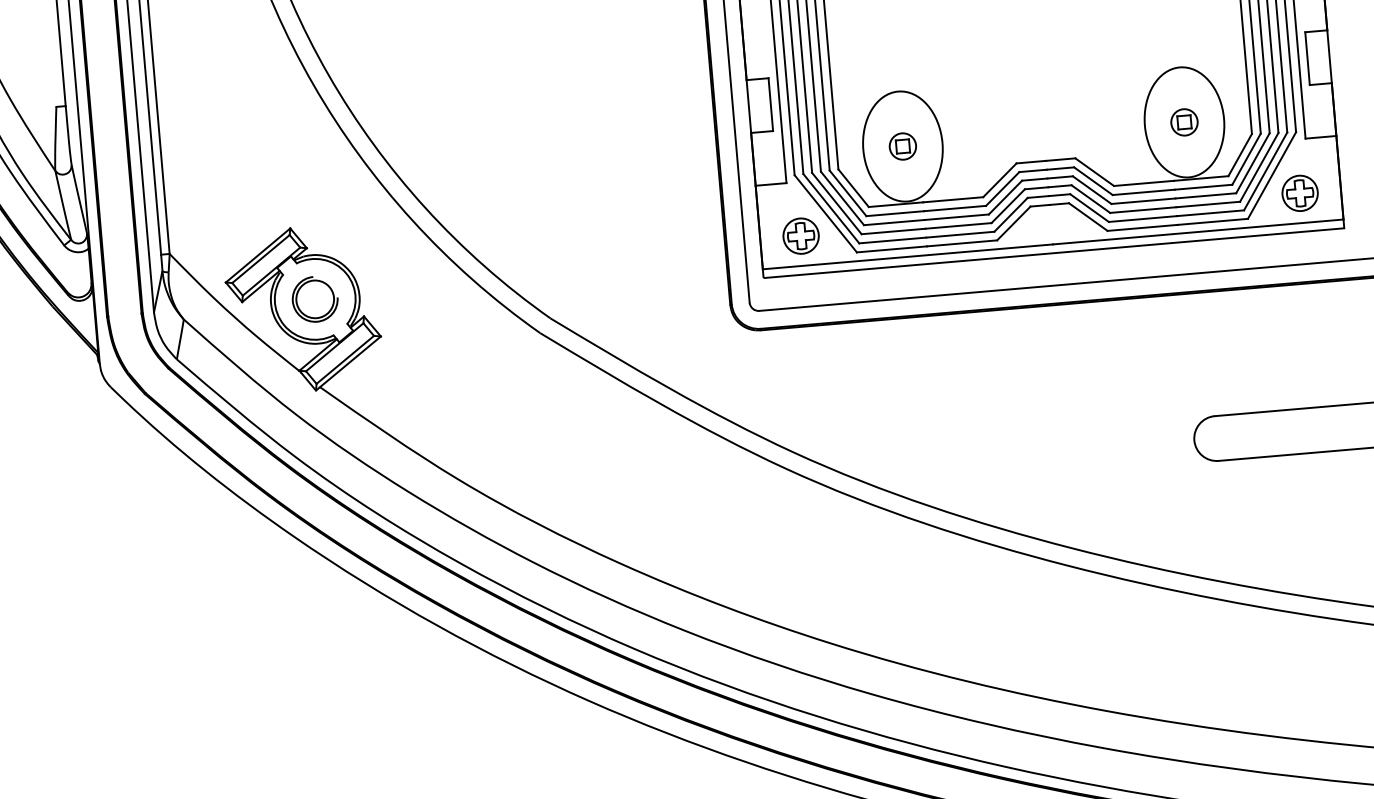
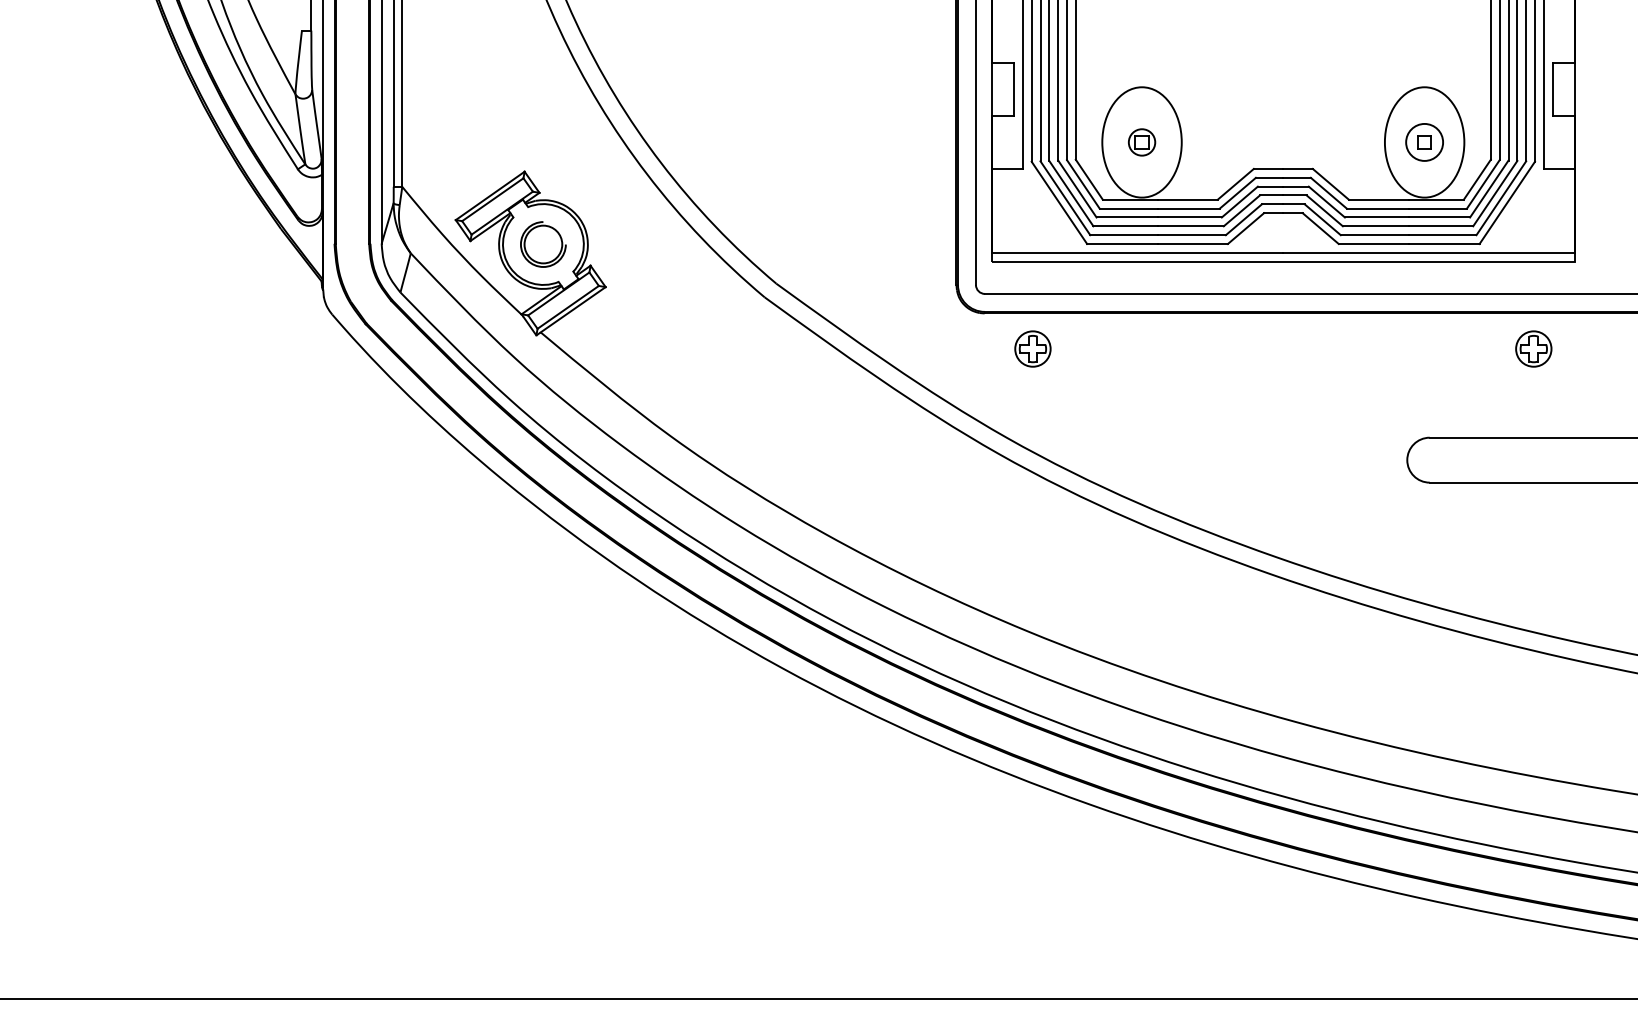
circle: (1184, 122) -> (1424, 142), size x1.4
part: (1299, 192) -> (1533, 348), moved
part: (800, 235) -> (1032, 348), moved

